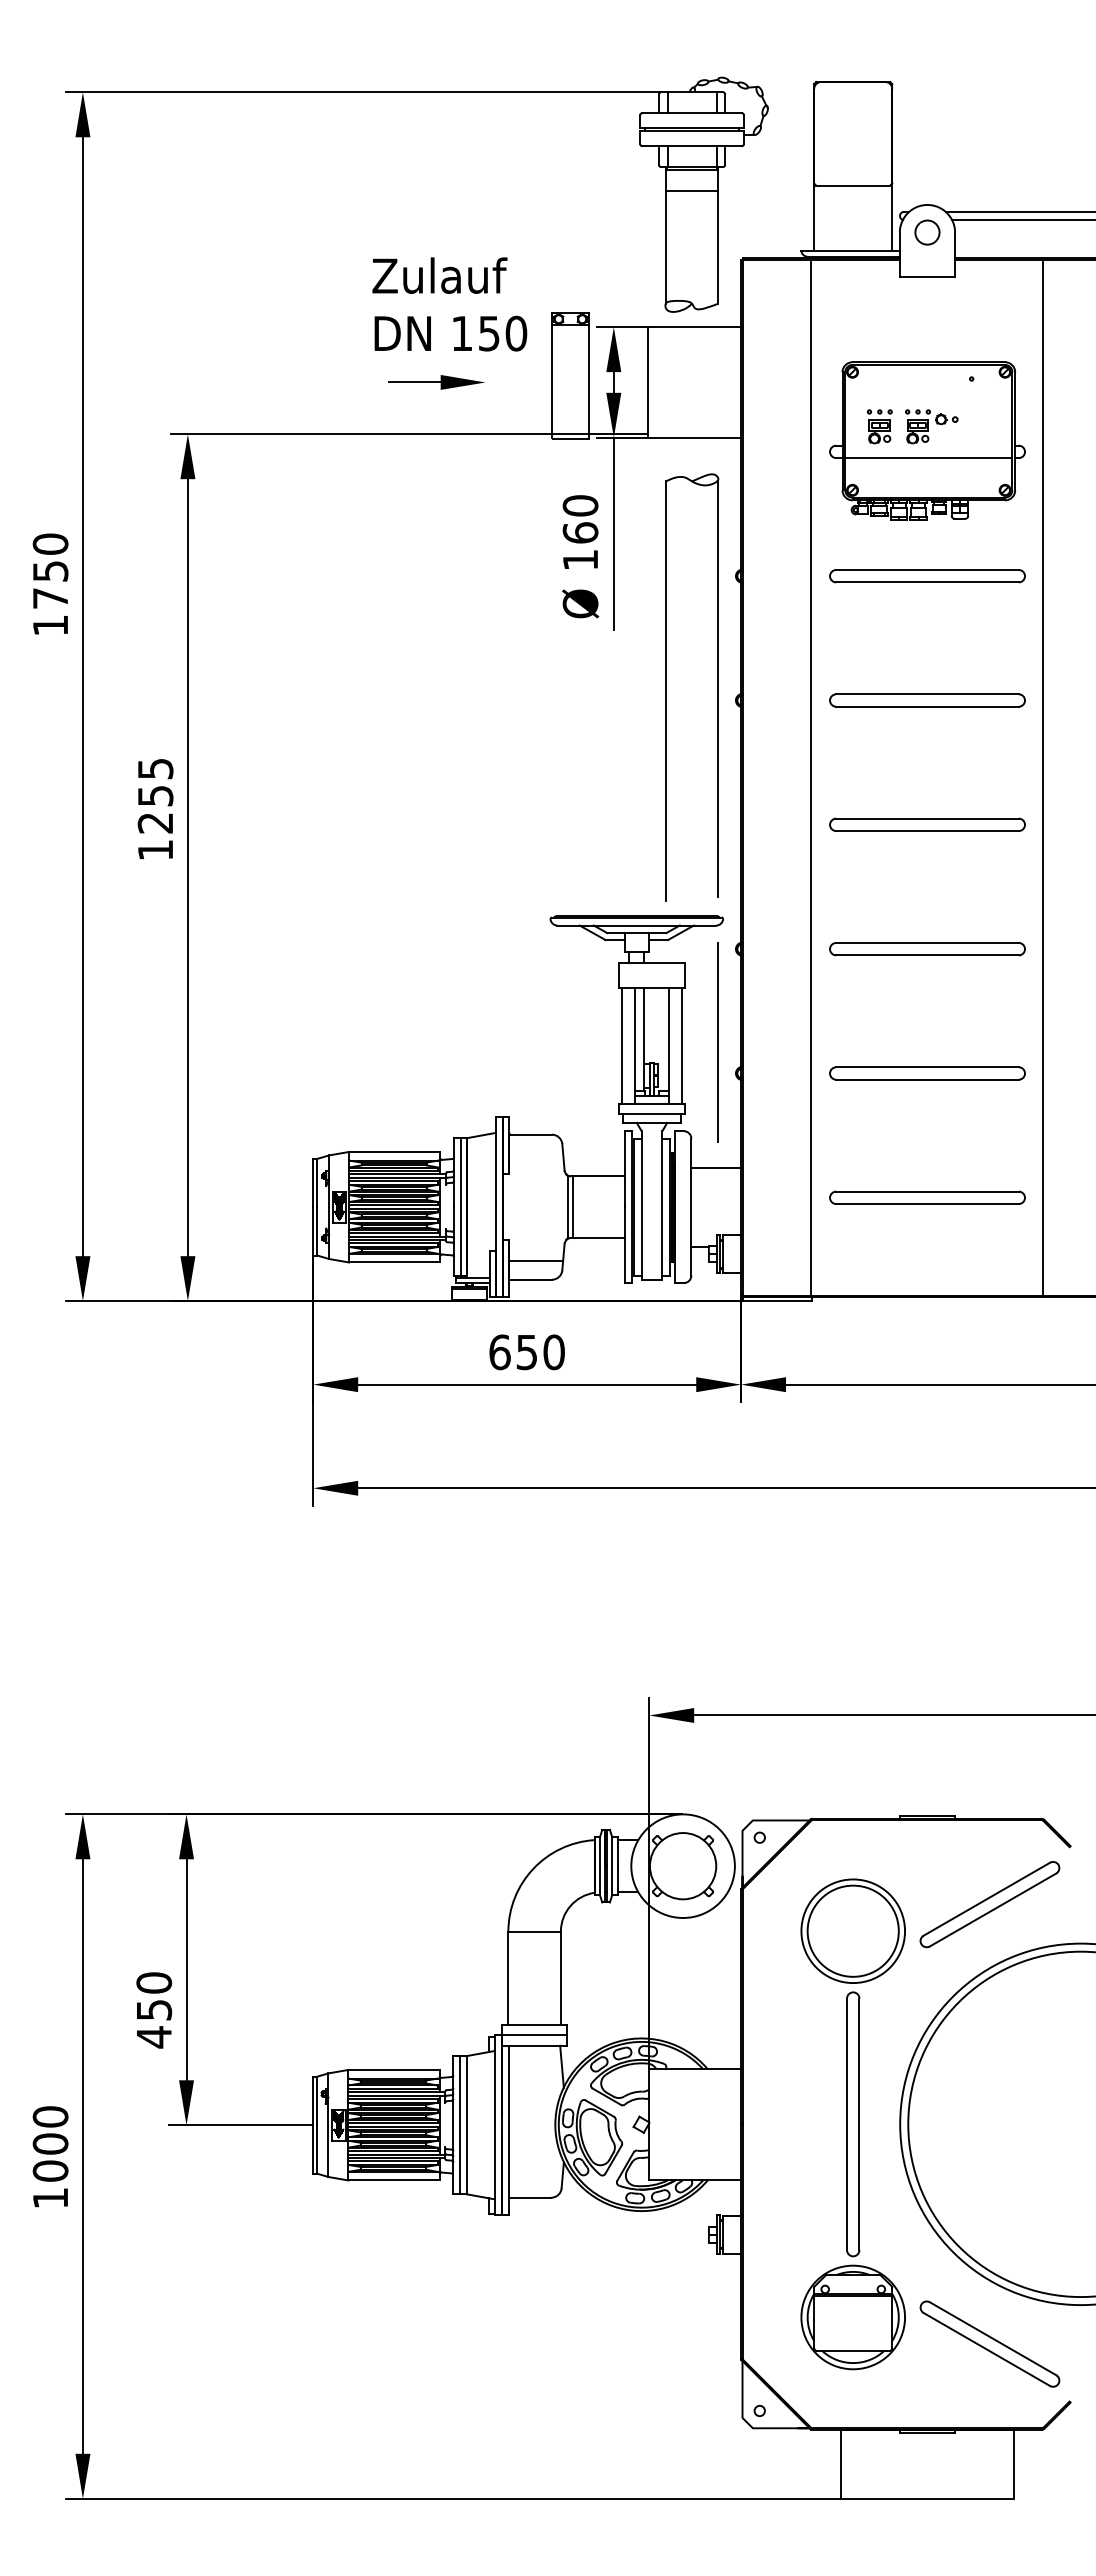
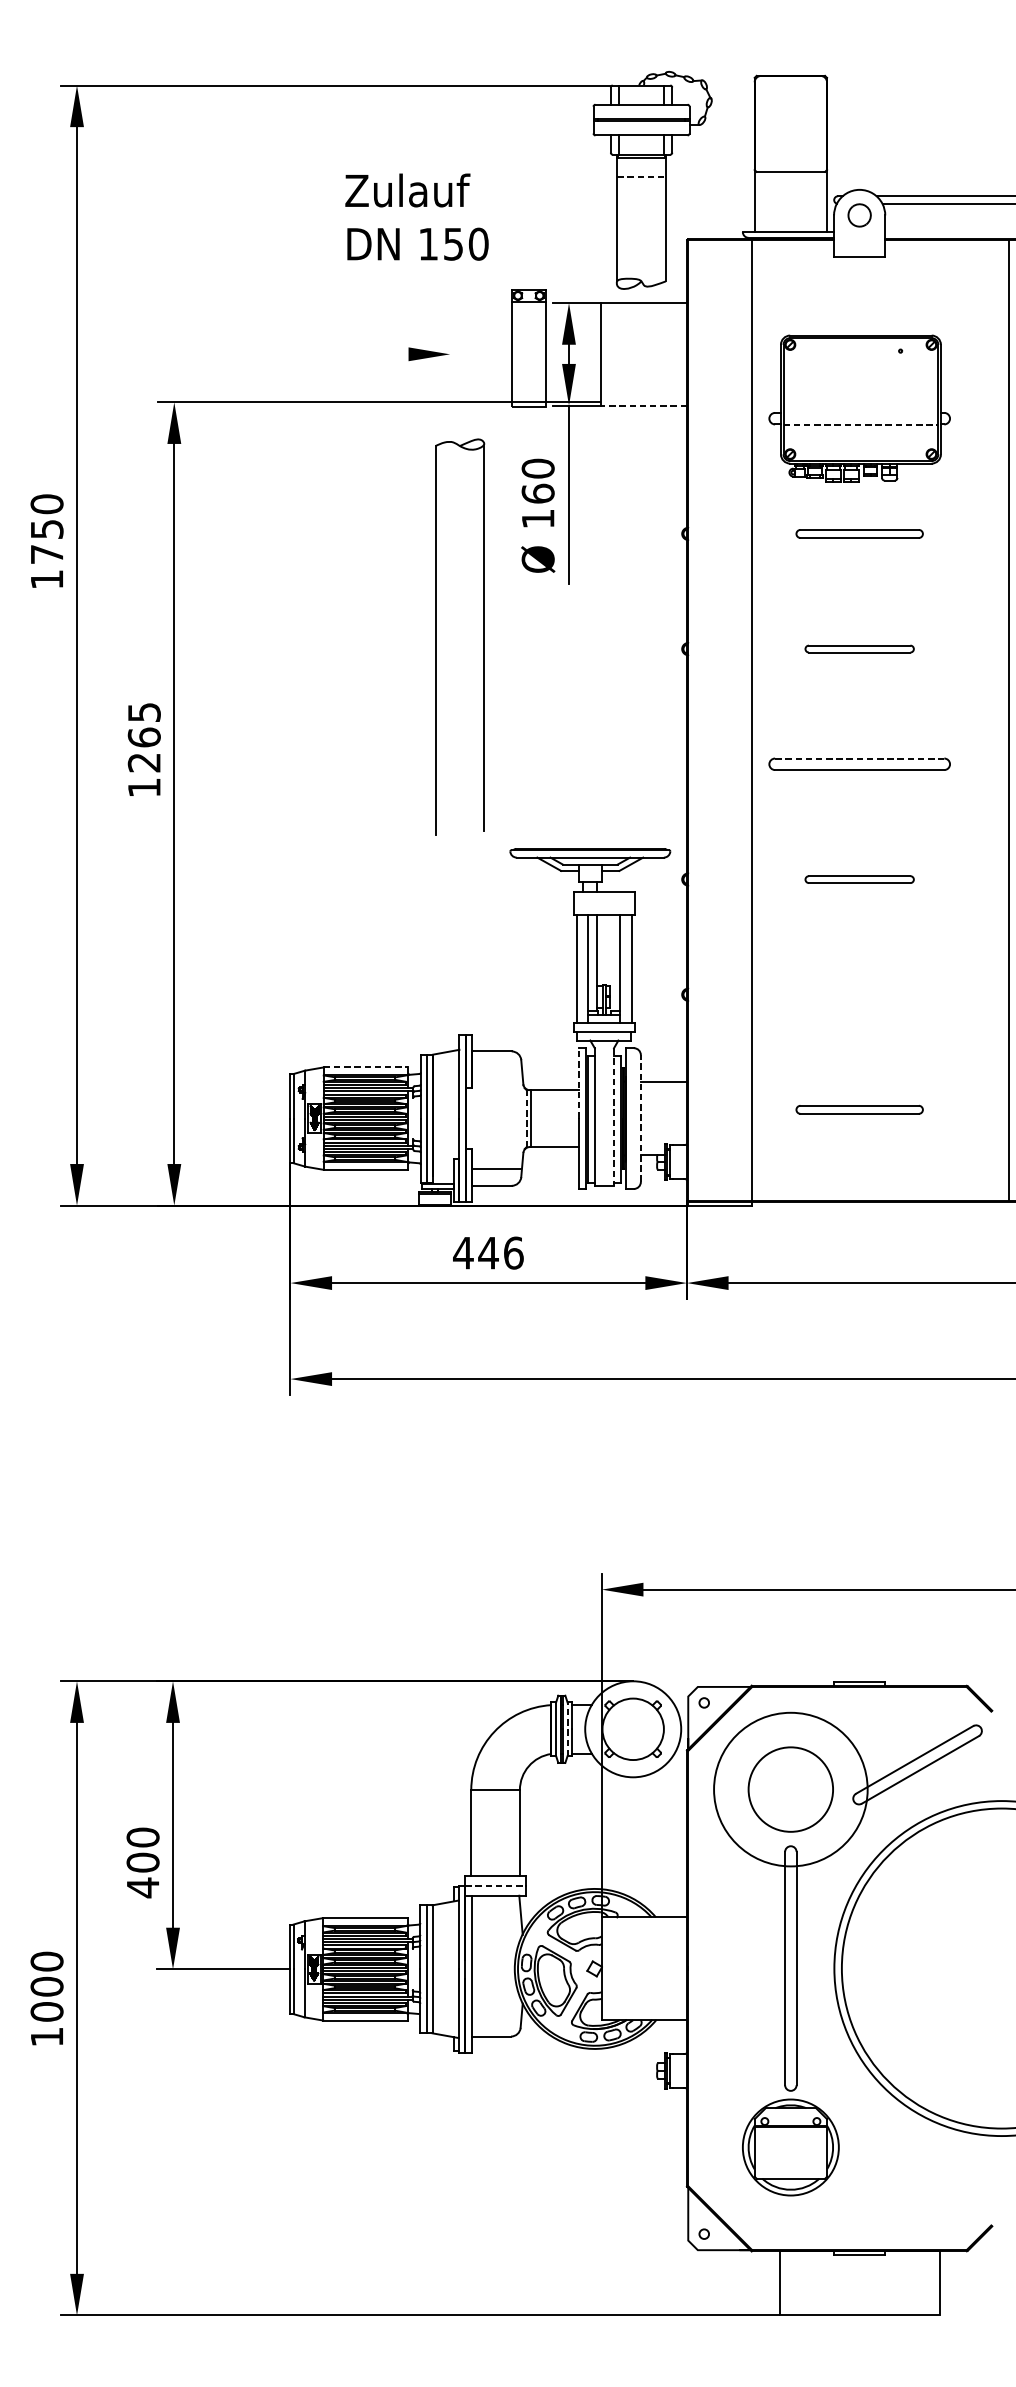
line: (692, 191) -> (641, 177), solid -> dashed
text: (449, 304) -> (416, 217), moved
line: (414, 382) -> (384, 354), removed
part: (879, 426) -> (815, 395), removed
part: (931, 426) -> (863, 395), removed
line: (694, 437) -> (643, 405), solid -> dashed
line: (928, 458) -> (860, 424), solid -> dashed
part: (927, 576) -> (859, 534), size x0.7
part: (717, 687) -> (483, 637), moved
part: (927, 700) -> (859, 649), size x0.6
line: (1043, 777) -> (1008, 720), moved
text: (155, 795) -> (144, 737), 1255 -> 1265
line: (928, 818) -> (860, 758), solid -> dashed
part: (927, 949) -> (859, 879), size x0.6
line: (718, 1042) -> (666, 965), removed
part: (927, 1073) -> (859, 994), removed
line: (394, 1151) -> (365, 1067), solid -> dashed
line: (625, 1169) -> (579, 1083), solid -> dashed
part: (927, 1197) -> (859, 1109), size x0.7
line: (662, 1205) -> (614, 1117), solid -> dashed
line: (691, 1206) -> (640, 1117), solid -> dashed
line: (568, 1207) -> (526, 1118), solid -> dashed
text: (526, 1352) -> (488, 1253), 650 -> 446
line: (612, 1865) -> (567, 1728), solid -> dashed
circle: (853, 1931) -> (791, 1789), size x1.6
text: (154, 2009) -> (143, 1862), 450 -> 400
line: (534, 2035) -> (495, 1886), solid -> dashed
part: (989, 2343) -> (917, 2171), removed

